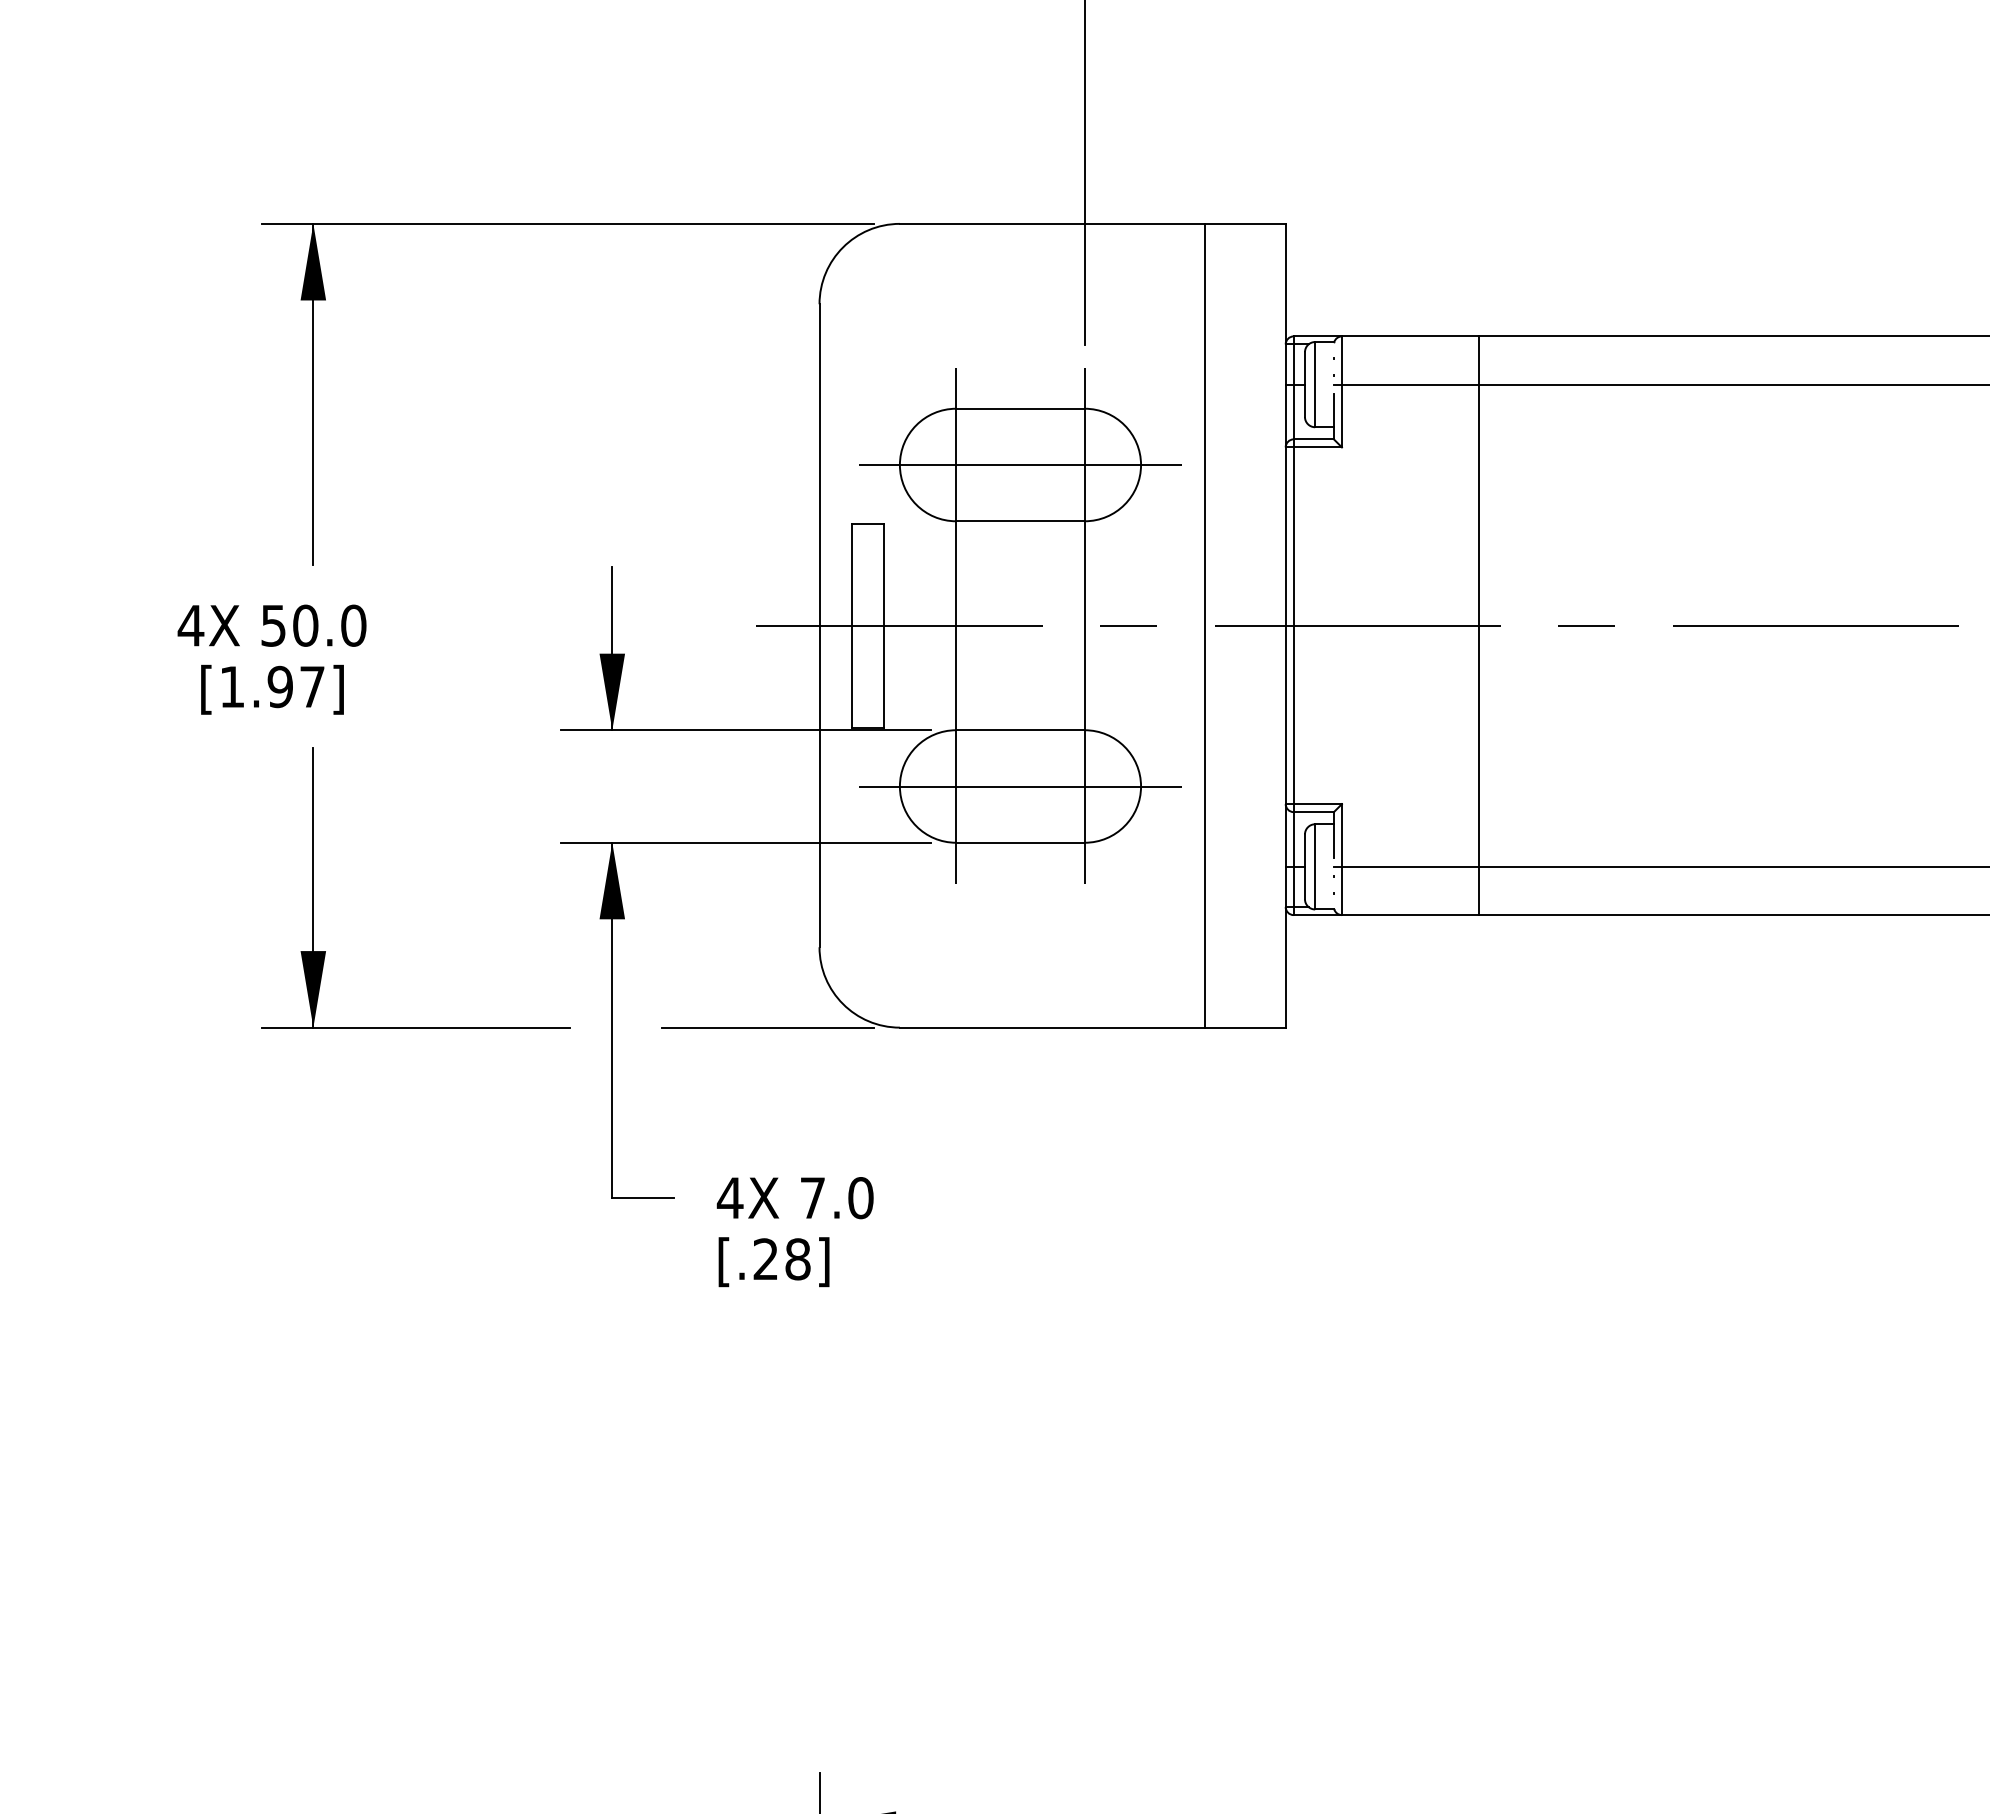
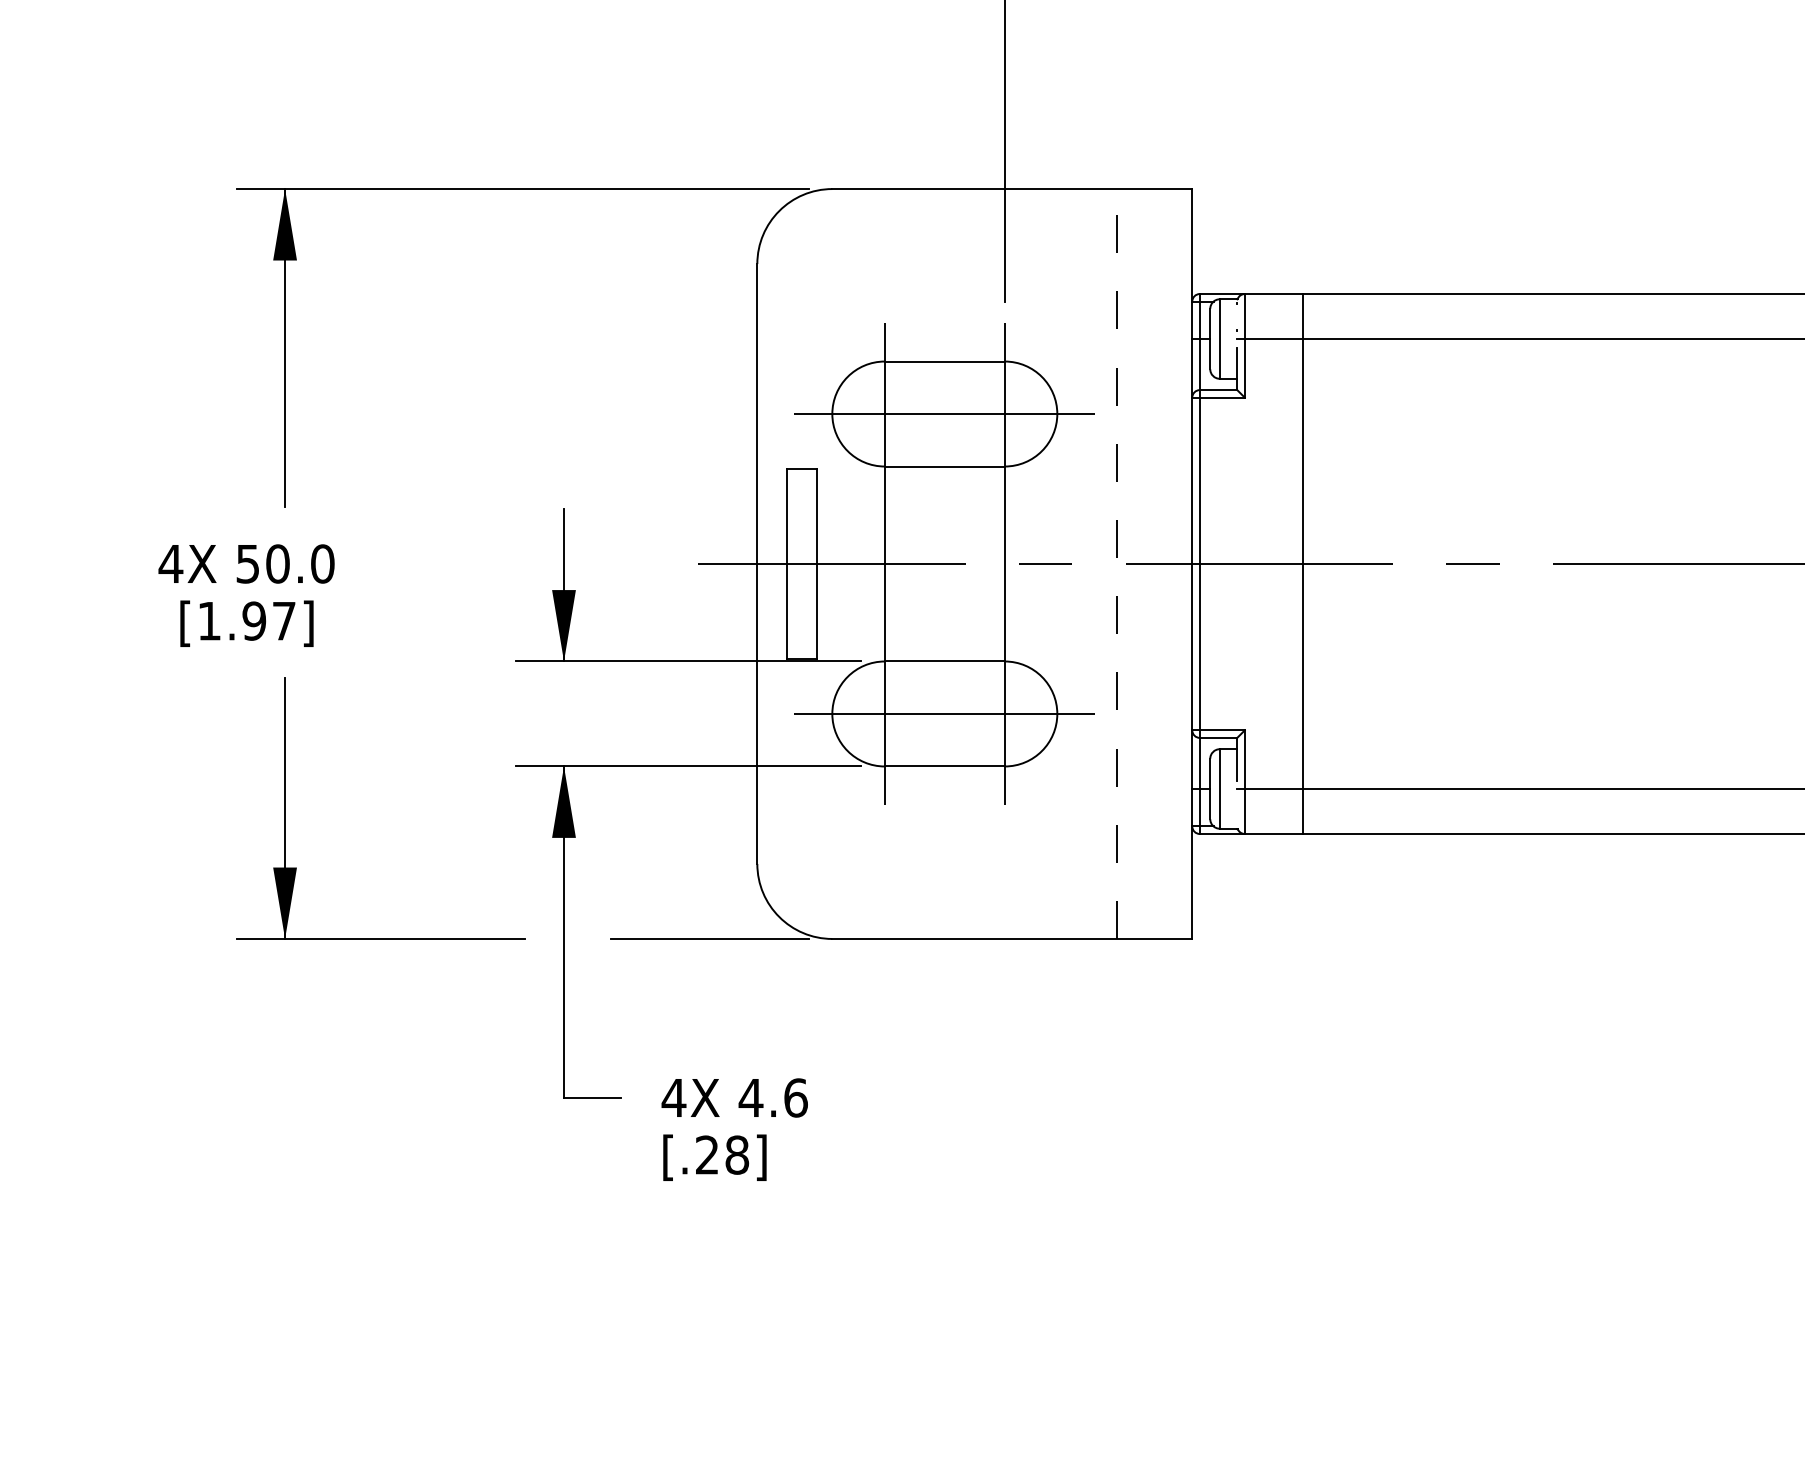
line: (1205, 625) -> (1117, 563), solid -> dashed
line: (1478, 625) -> (1303, 563), moved
text: (836, 1198) -> (773, 1098), 7.0 -> 4.6

